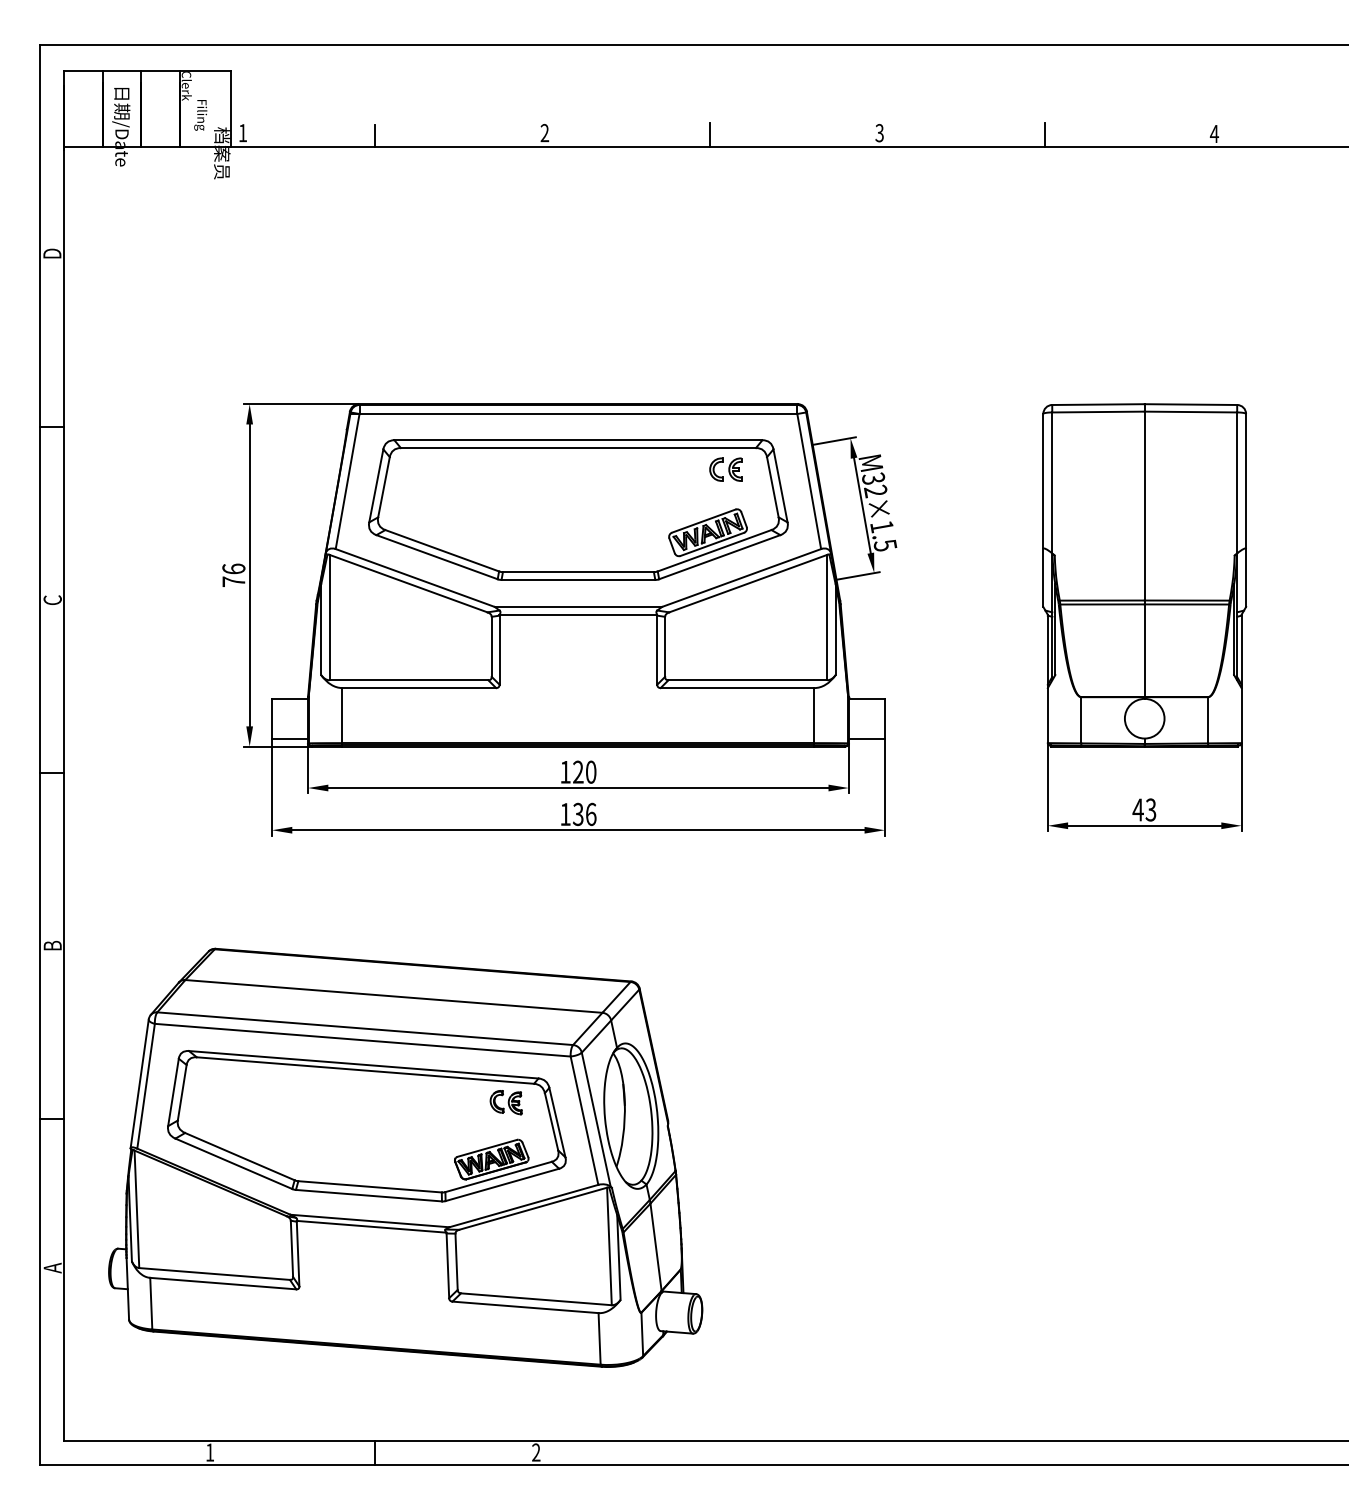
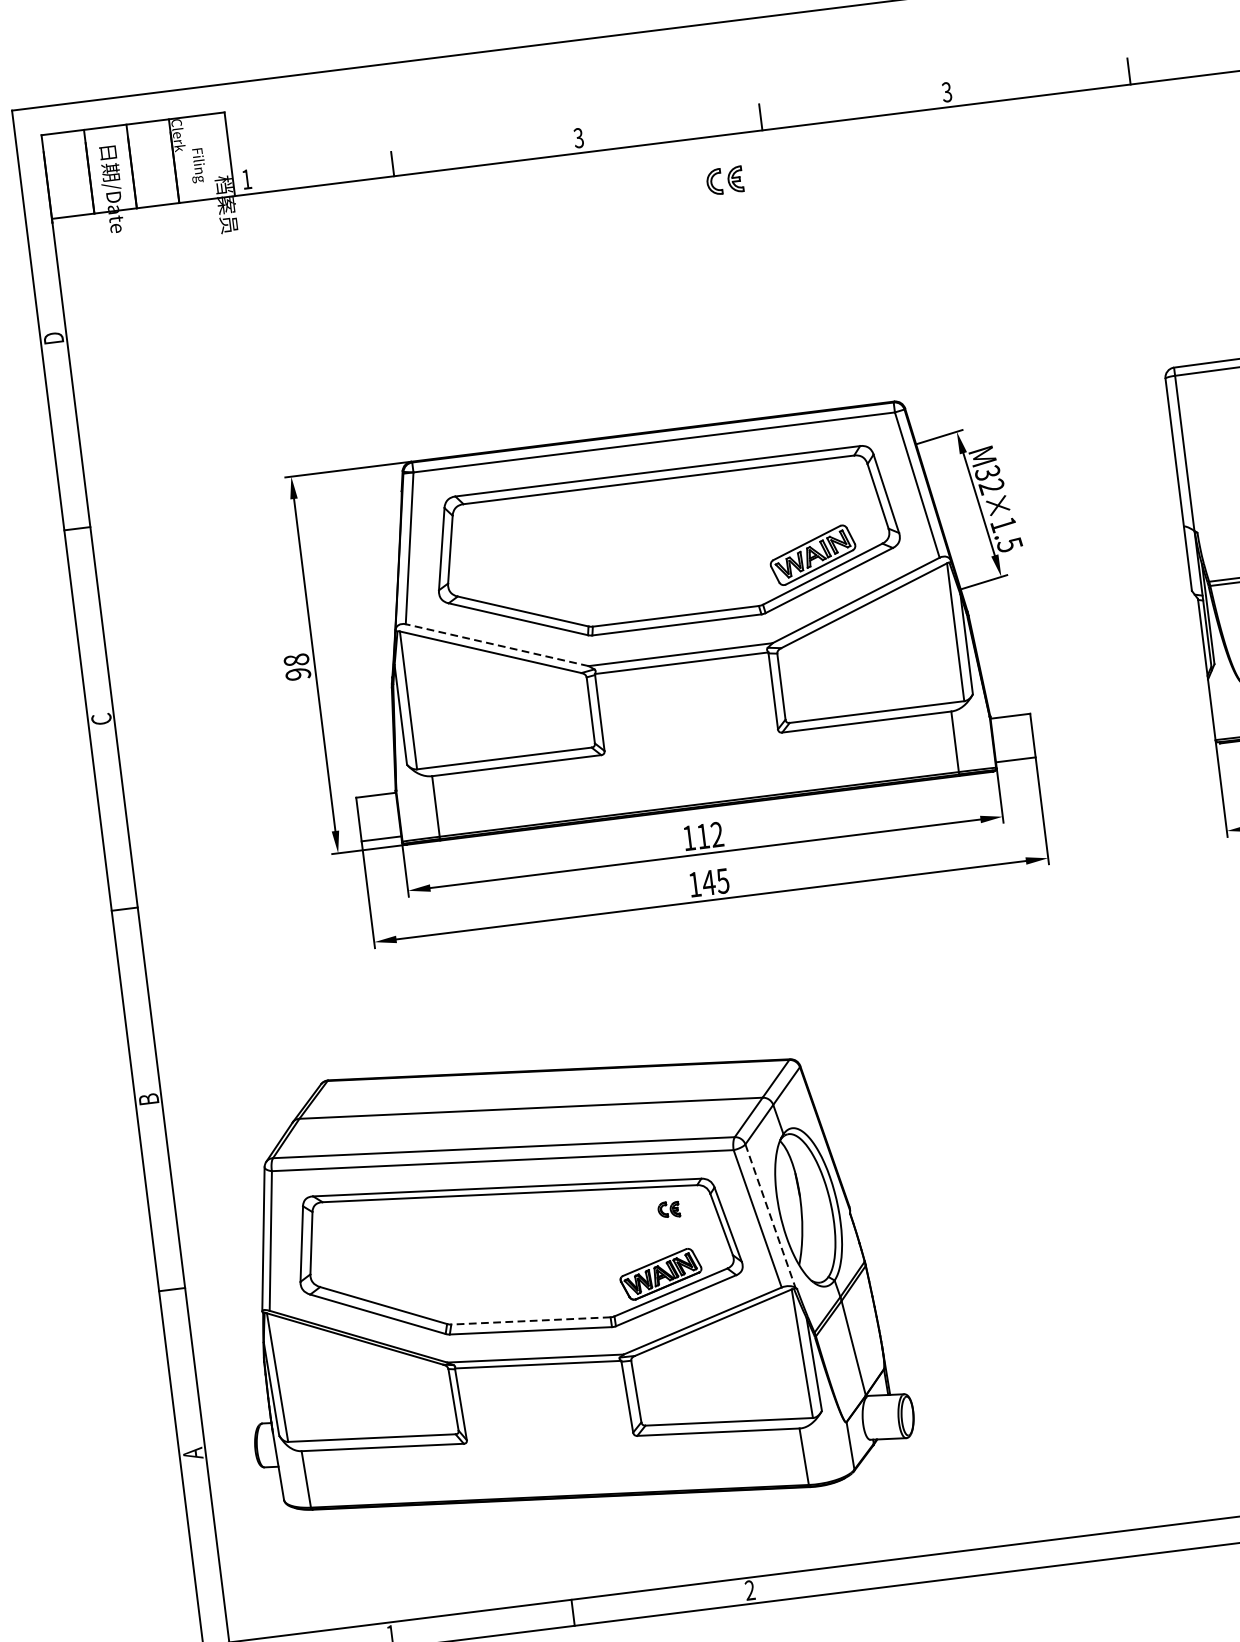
text: (544, 133) -> (578, 138), 2 -> 3
part: (725, 469) -> (724, 180), moved
text: (233, 575) -> (296, 667), 76 -> 98
line: (415, 578) -> (497, 645), solid -> dashed
text: (584, 771) -> (709, 834), 120 -> 112
text: (584, 814) -> (715, 882), 136 -> 145
part: (505, 1102) -> (668, 1209), size x0.6
line: (596, 1119) -> (770, 1215), solid -> dashed
line: (370, 1186) -> (531, 1320), solid -> dashed

